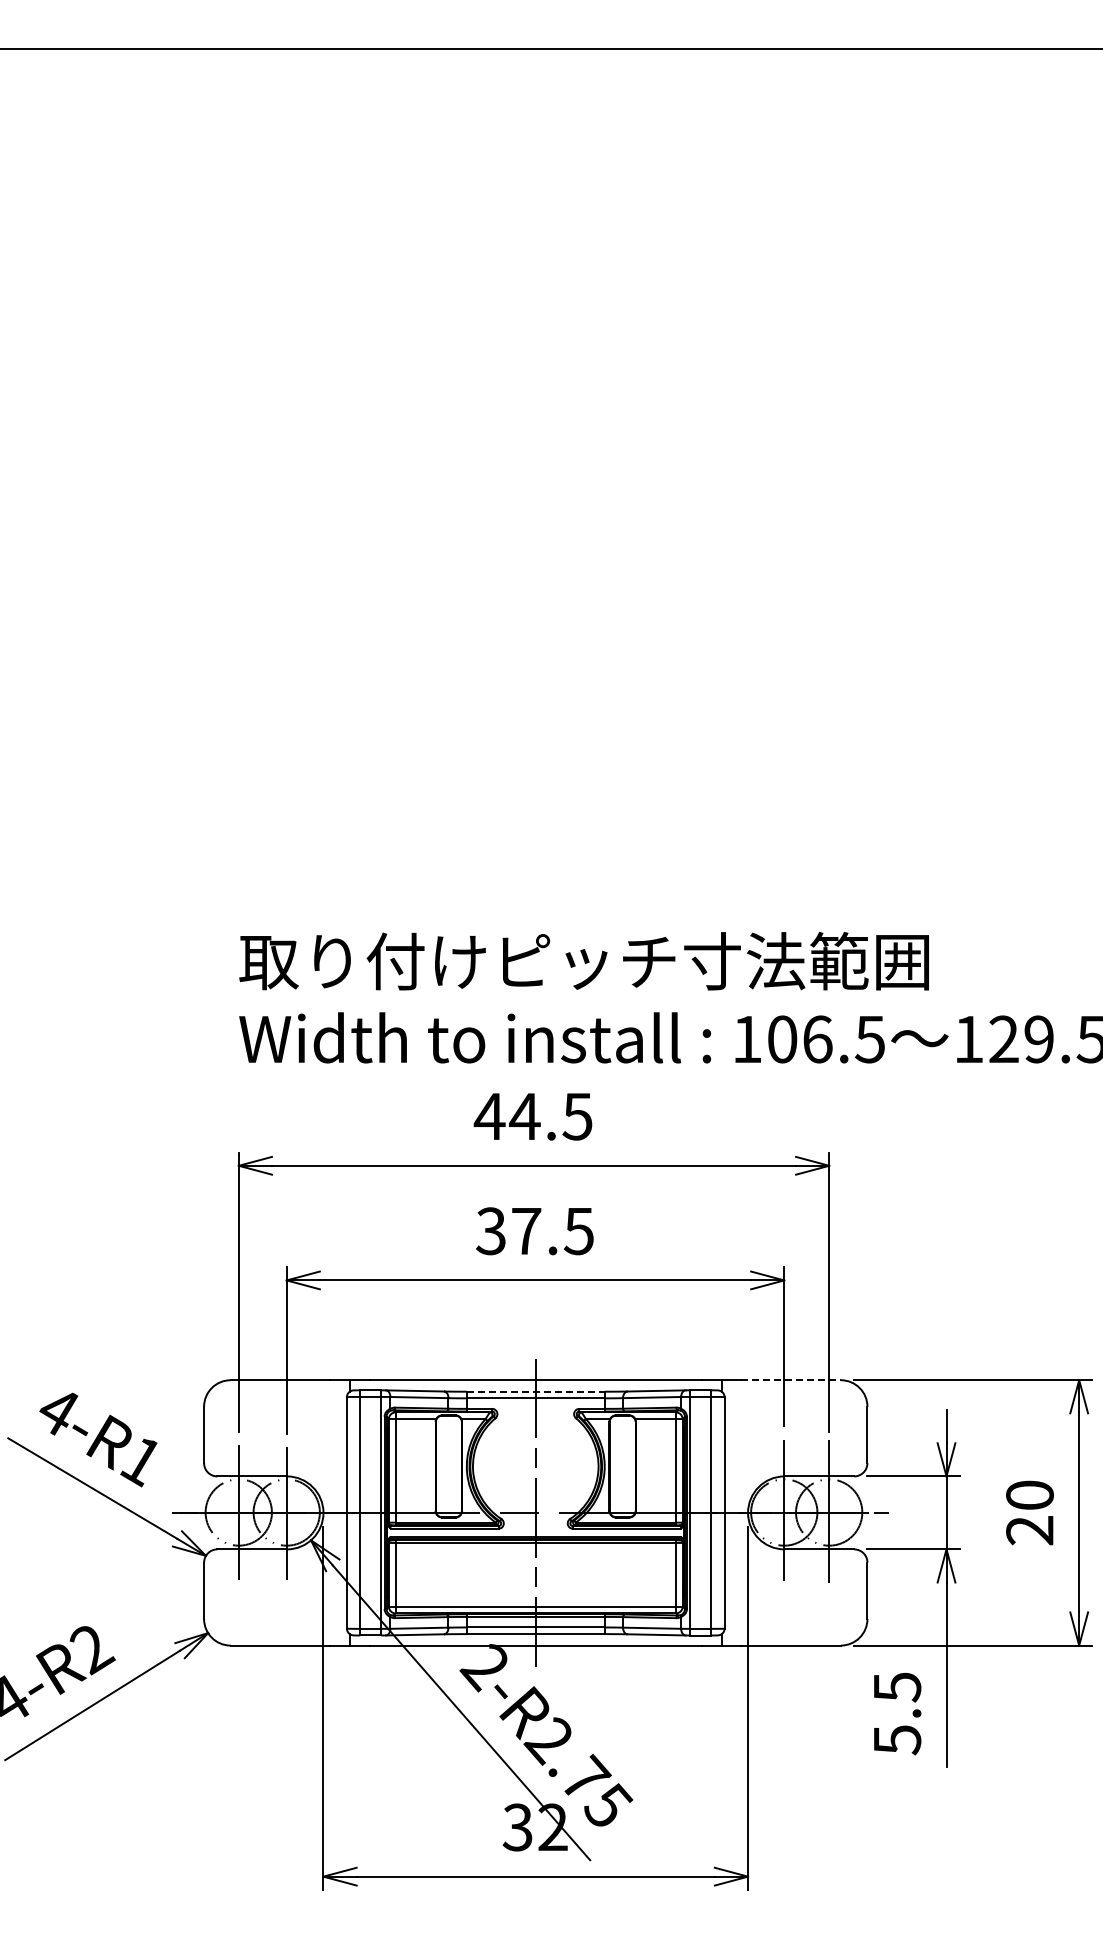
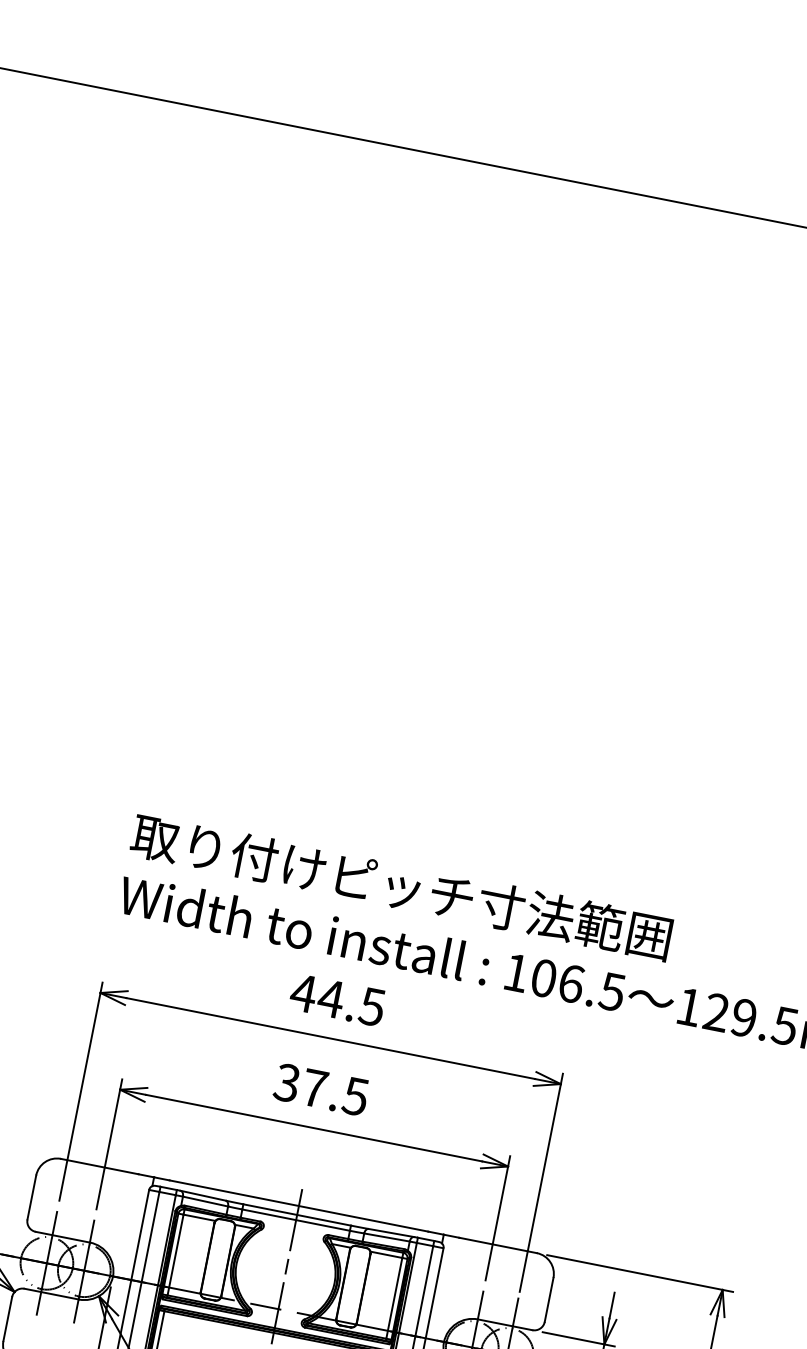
line: (791, 1380) -> (498, 1245), dashed -> solid
line: (535, 1391) -> (296, 1214), dashed -> solid

